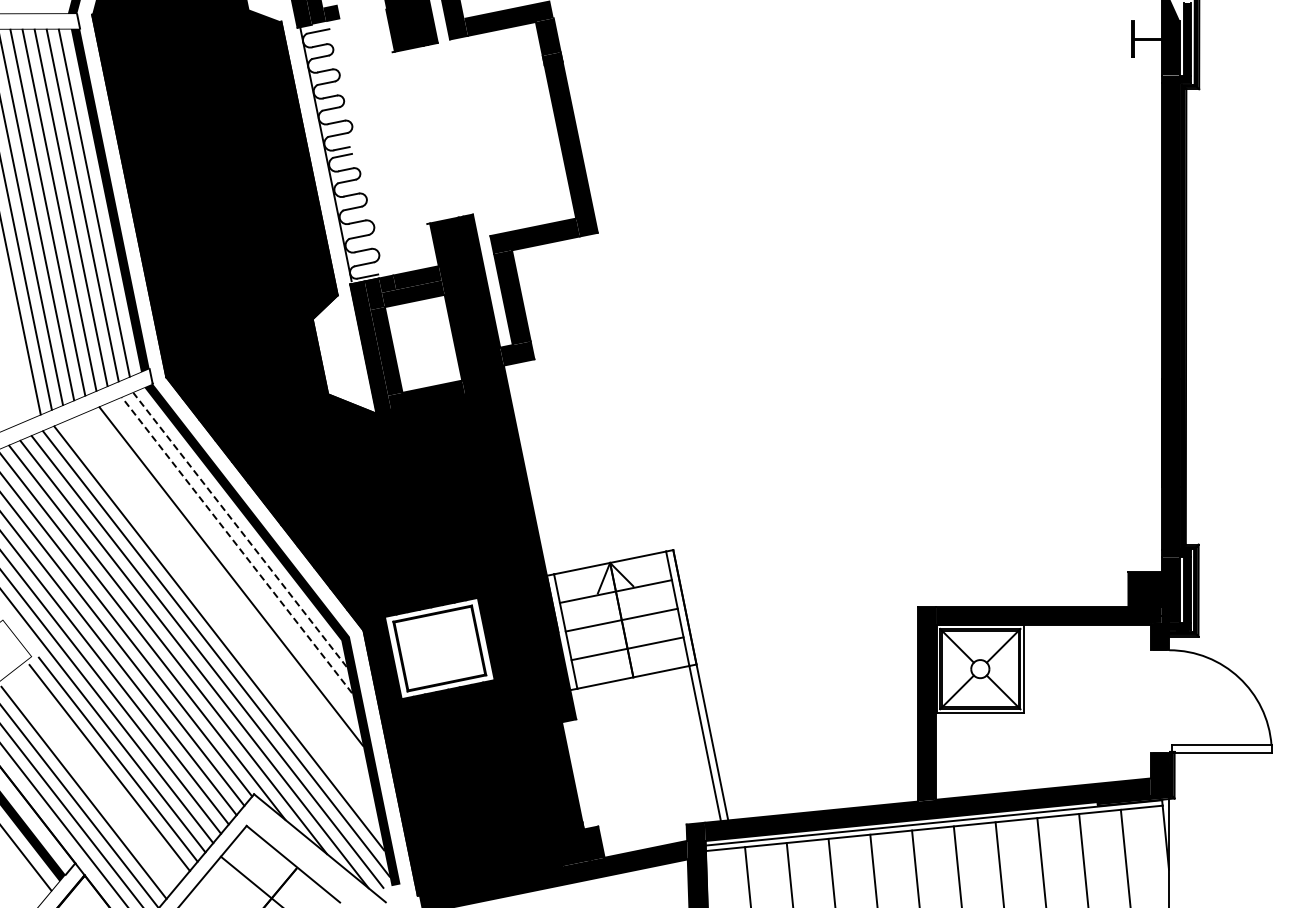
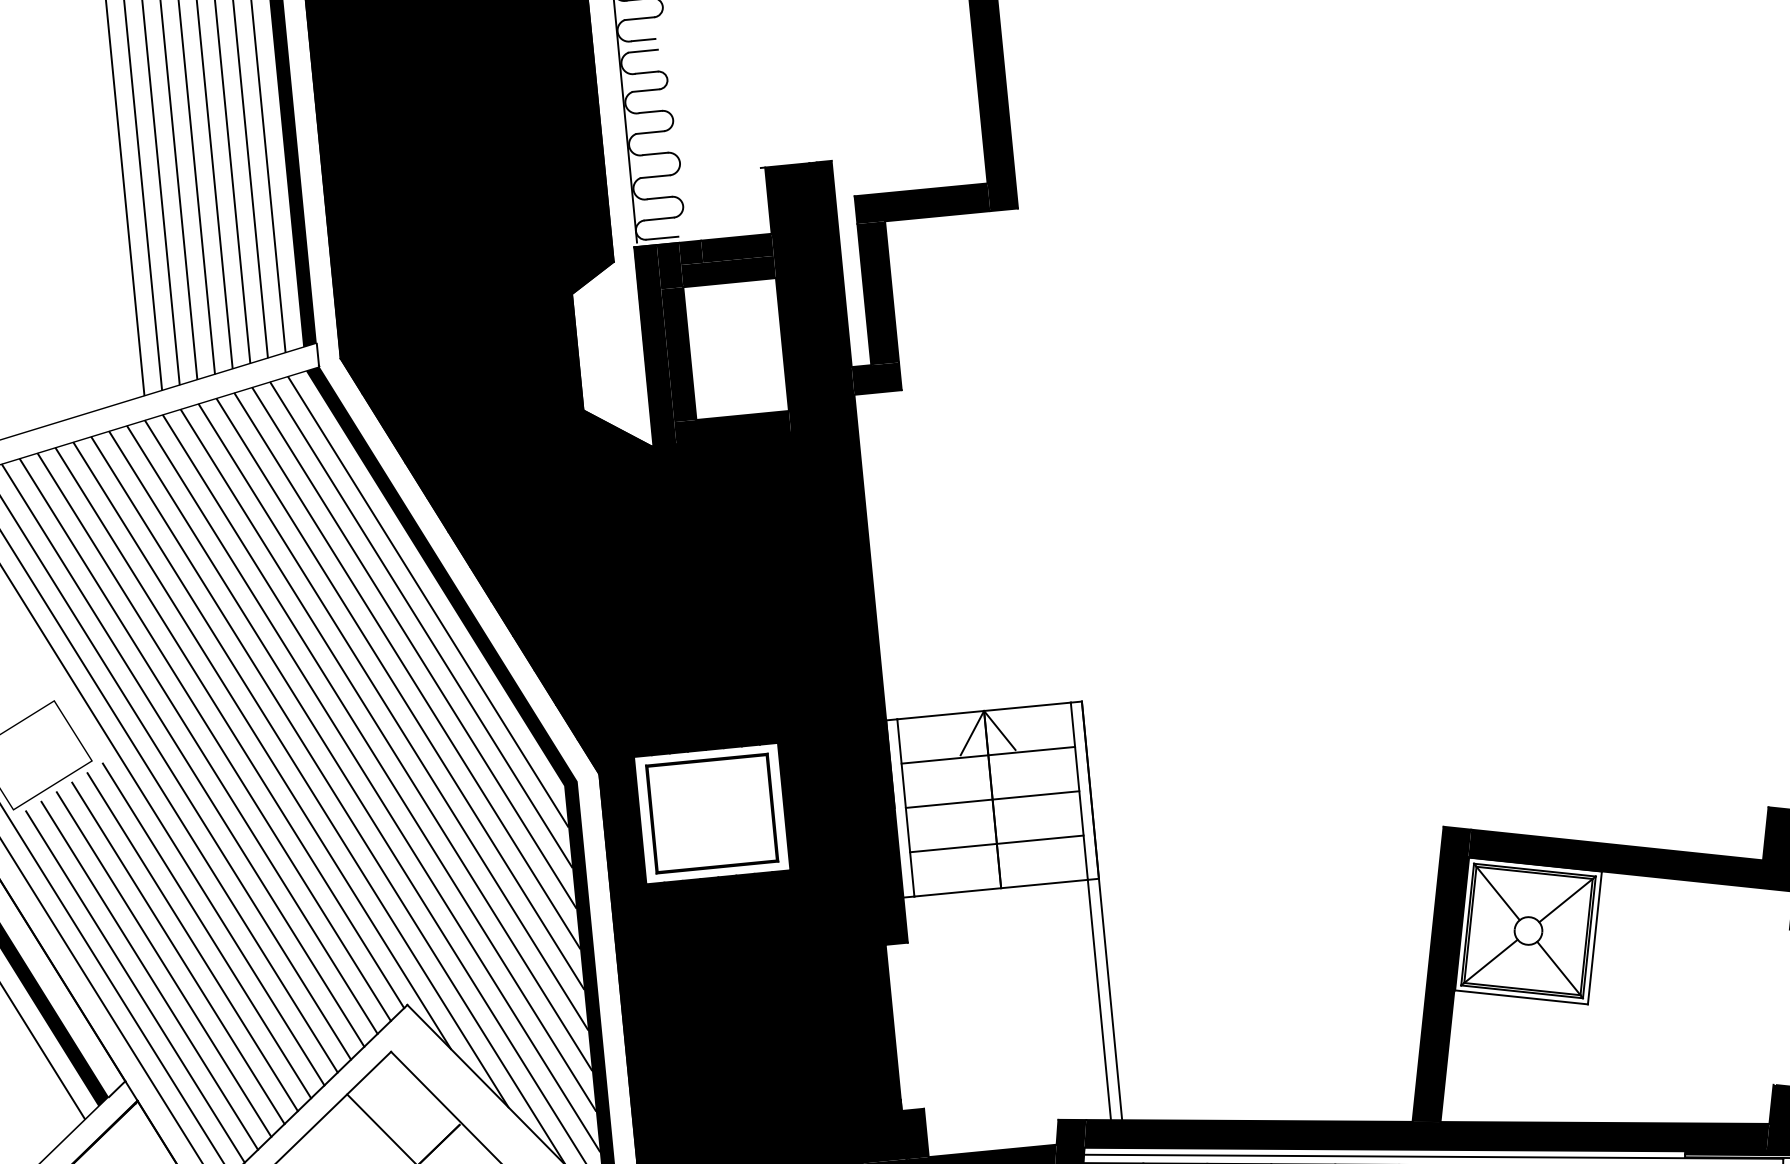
line: (240, 529) -> (428, 601), dashed -> solid
line: (236, 545) -> (420, 624), dashed -> solid
line: (233, 560) -> (413, 647), added
line: (228, 591) -> (400, 693), added
line: (224, 606) -> (392, 715), added
line: (221, 622) -> (385, 739), added
line: (101, 776) -> (178, 953), added
line: (92, 784) -> (163, 964), added

